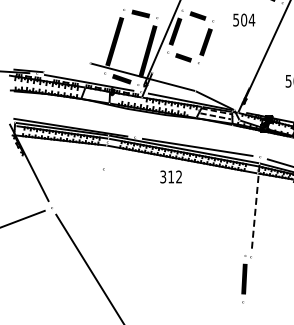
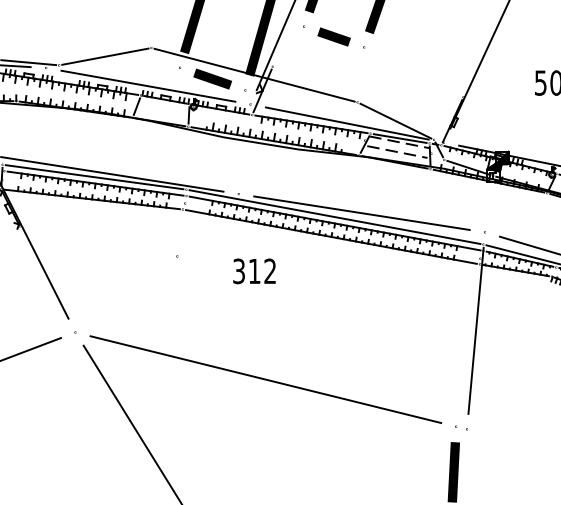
line: (67, 67) -> (105, 55), added
text: (170, 176) -> (253, 270), moved
line: (255, 207) -> (475, 331), dashed -> solid
line: (148, 231) -> (265, 378), added

